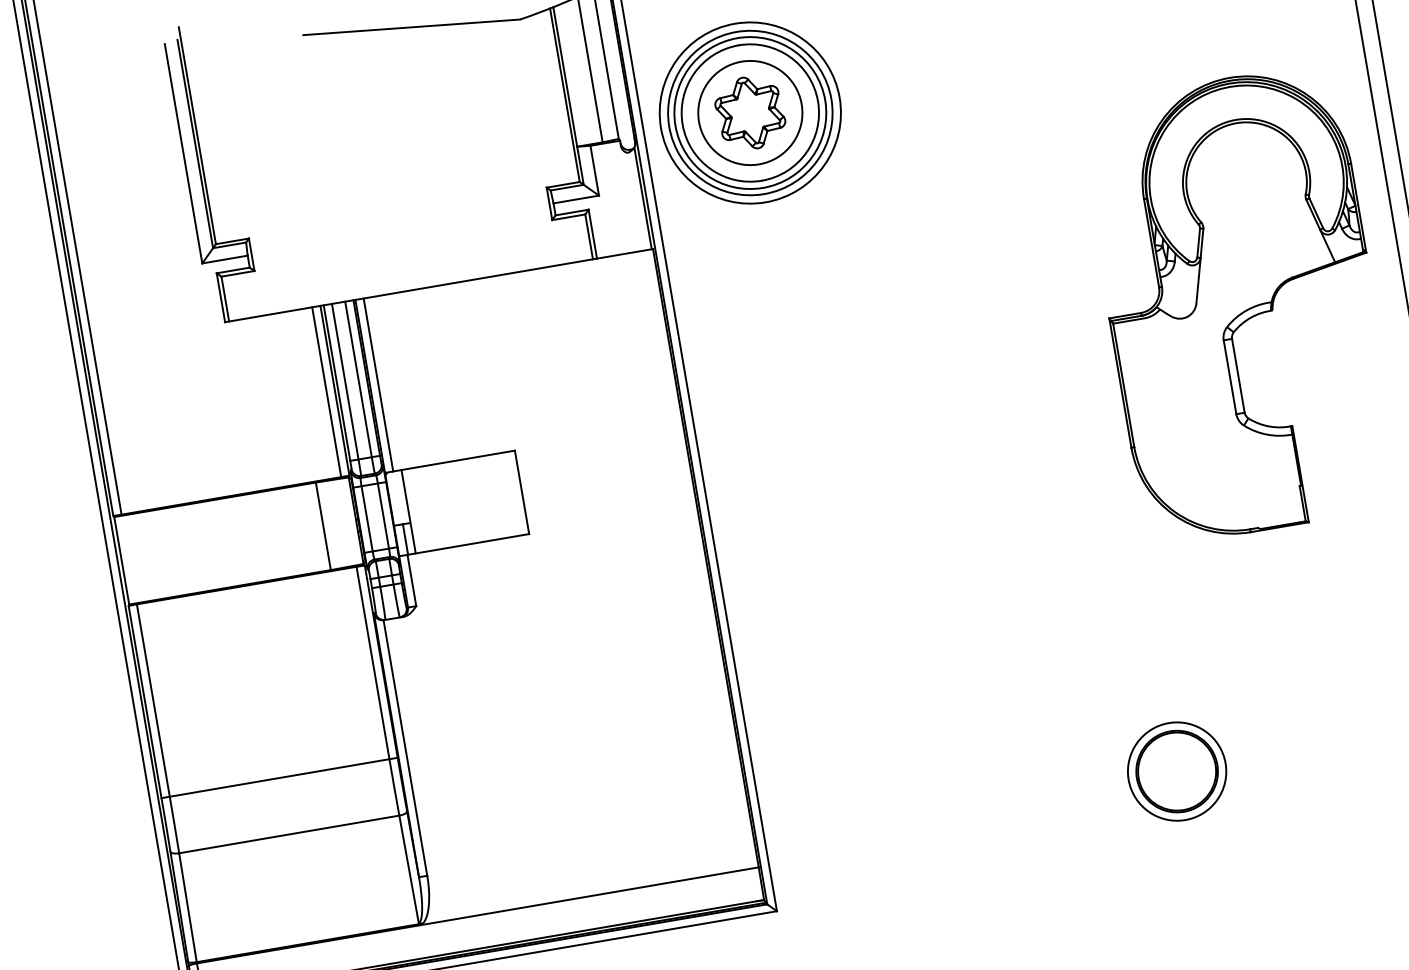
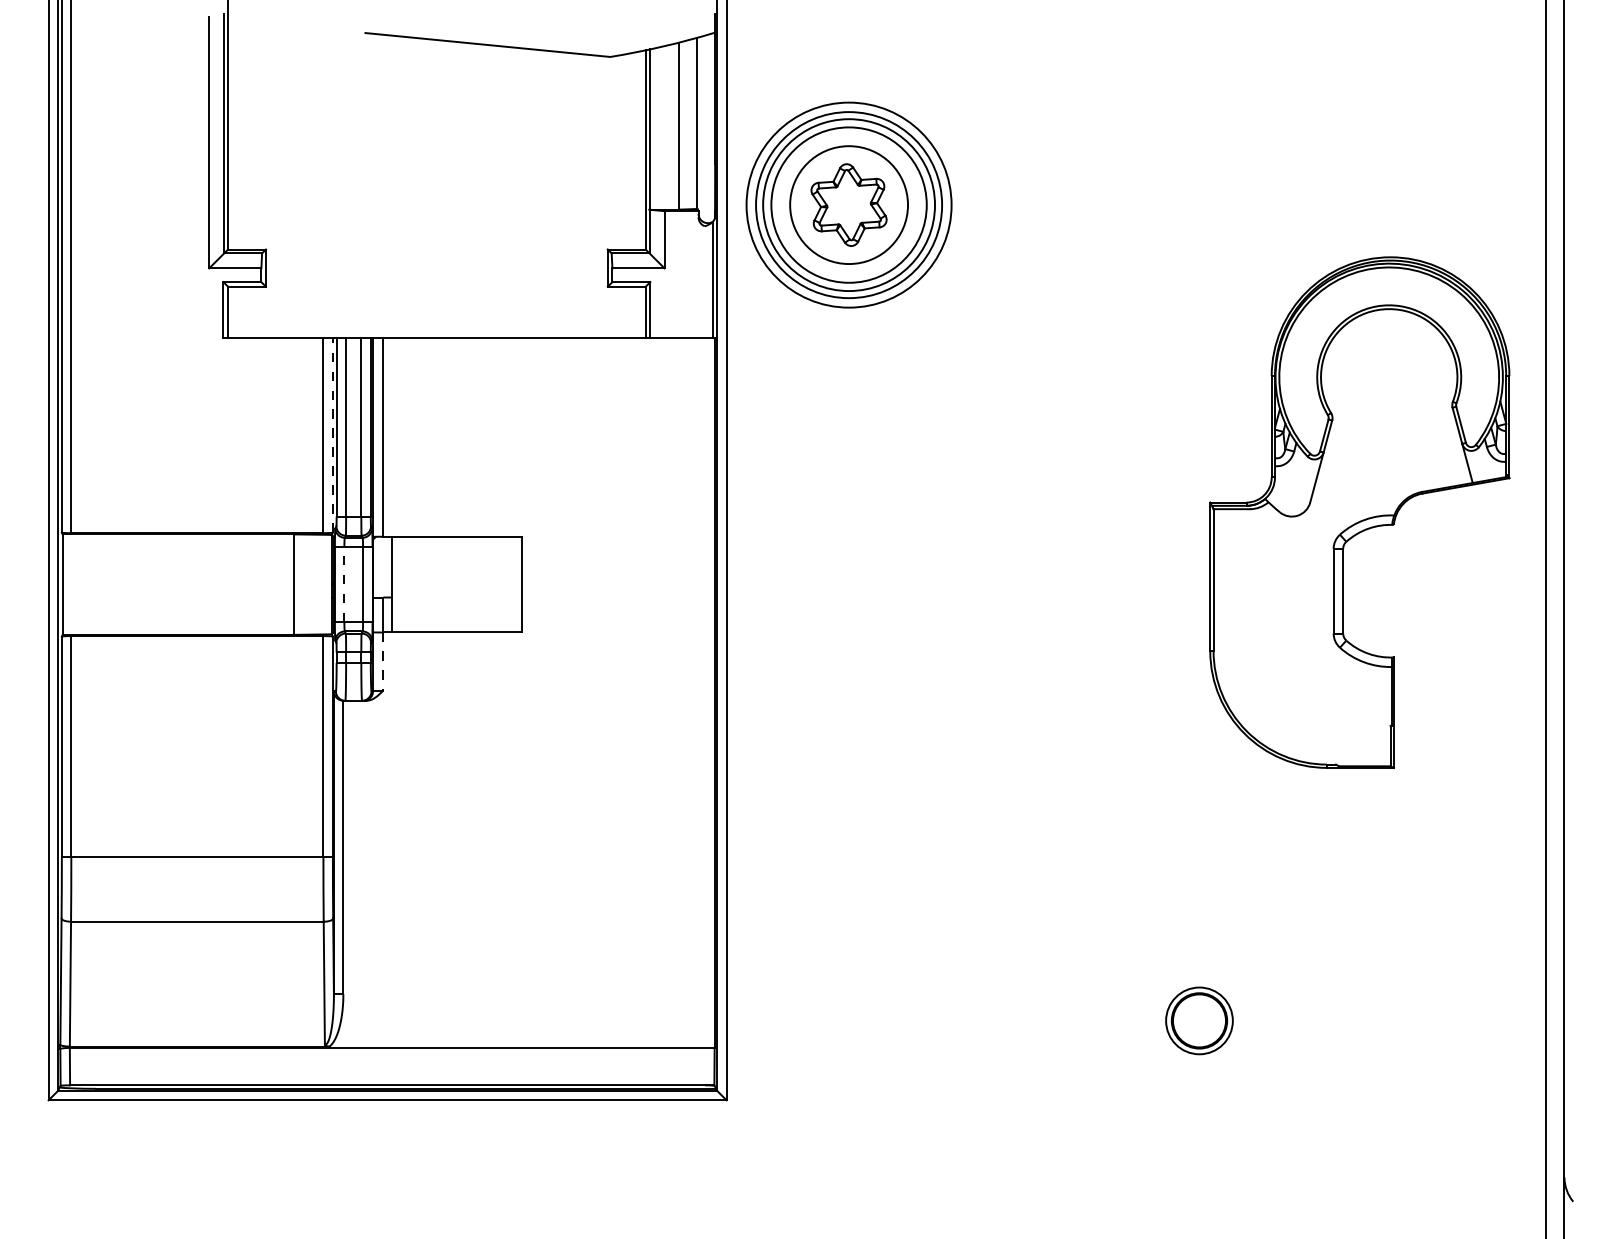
line: (334, 389) -> (332, 434), solid -> dashed
line: (367, 518) -> (344, 584), solid -> dashed
line: (411, 581) -> (382, 662), solid -> dashed
part: (1177, 771) -> (1199, 1020), size x0.6

